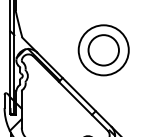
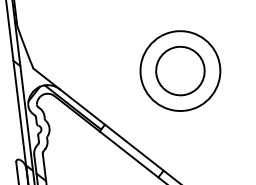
part: (103, 50) -> (180, 71), moved

